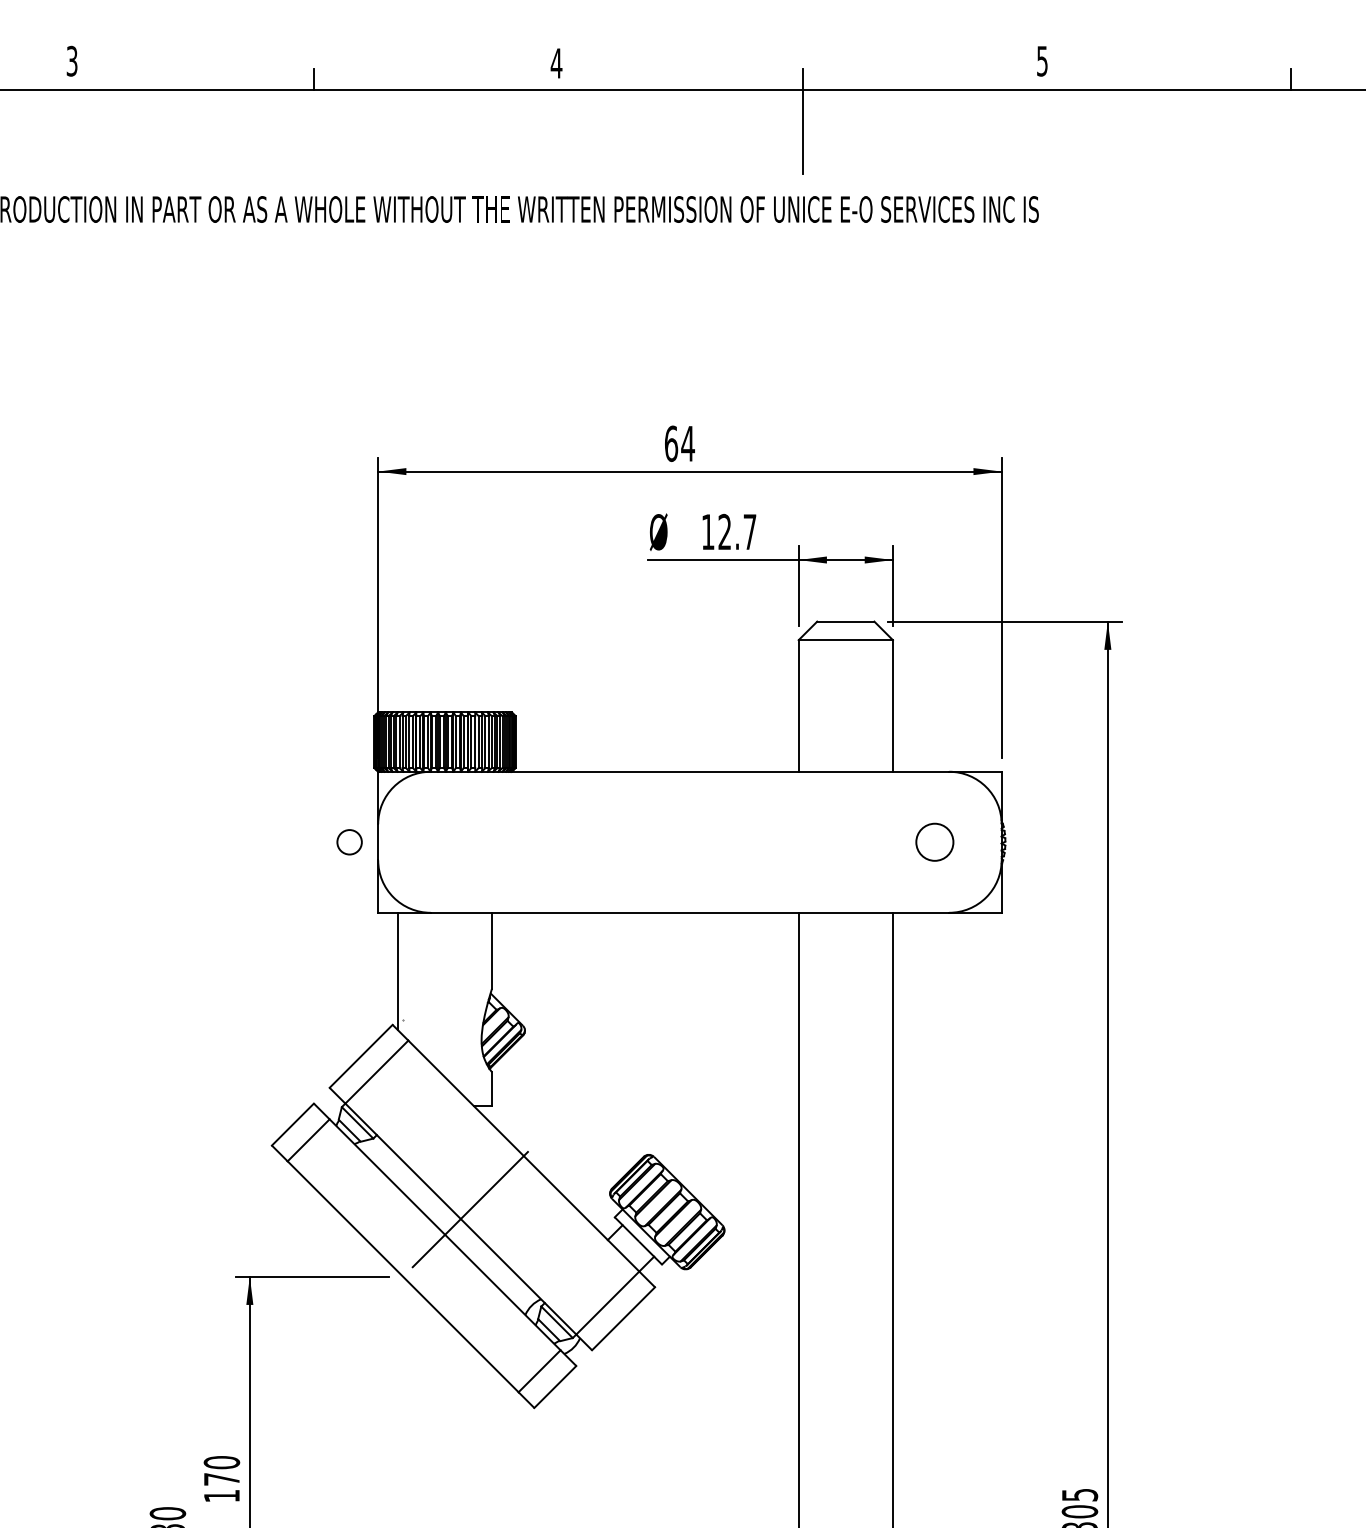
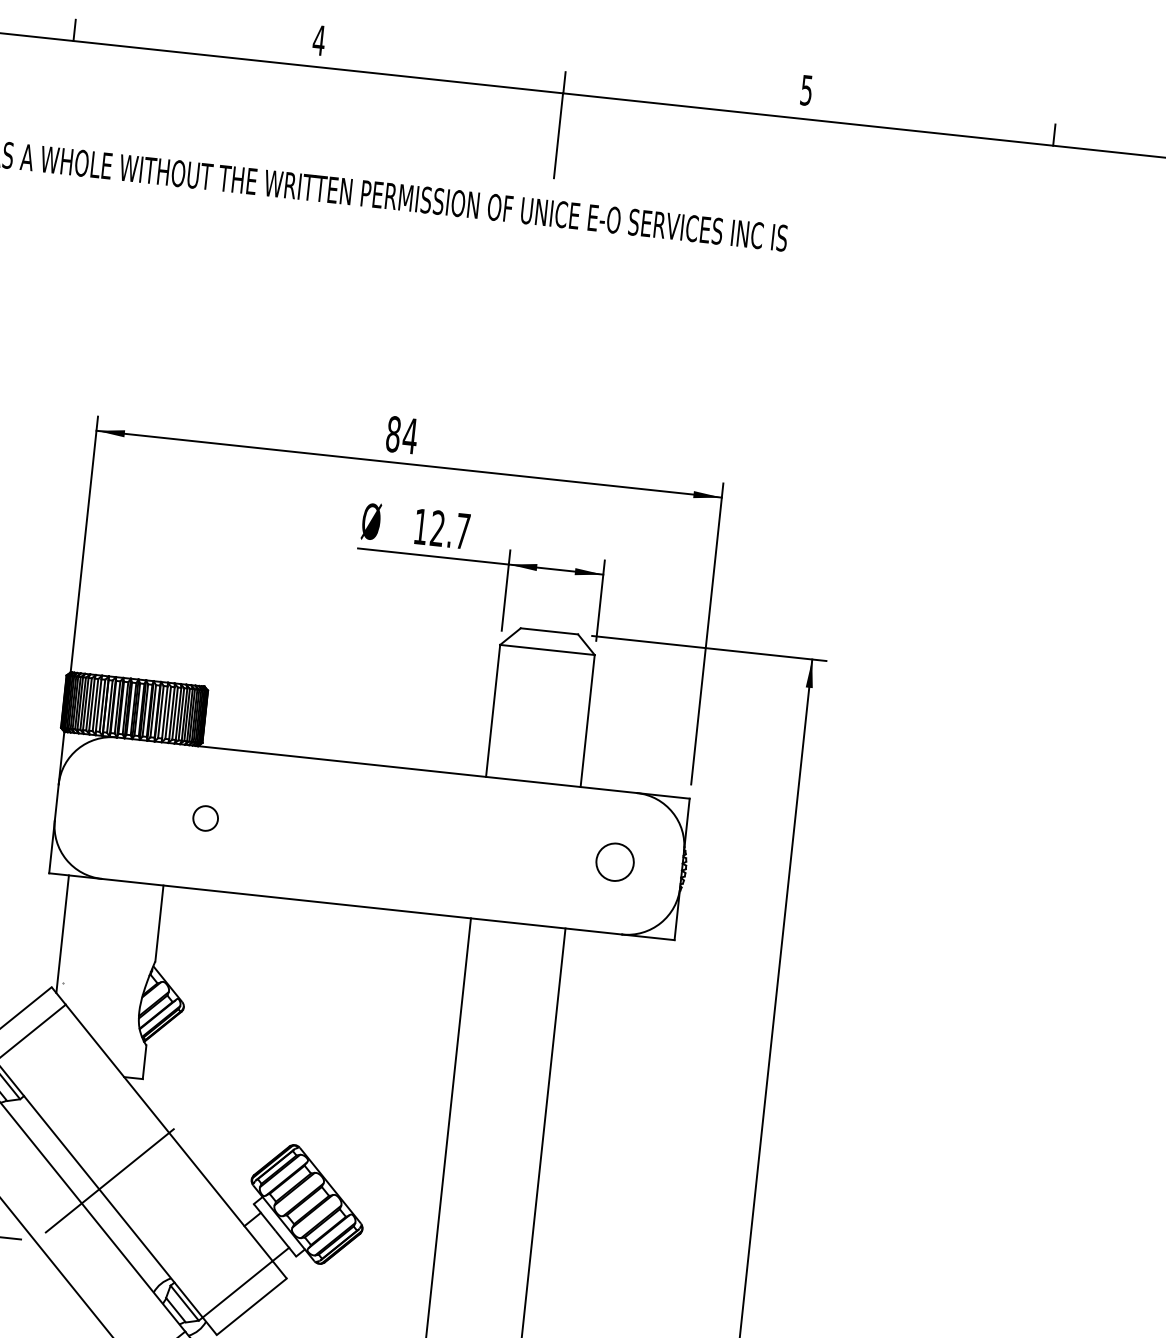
text: (671, 443) -> (393, 434), 64 -> 84
circle: (349, 842) -> (205, 818), moved

